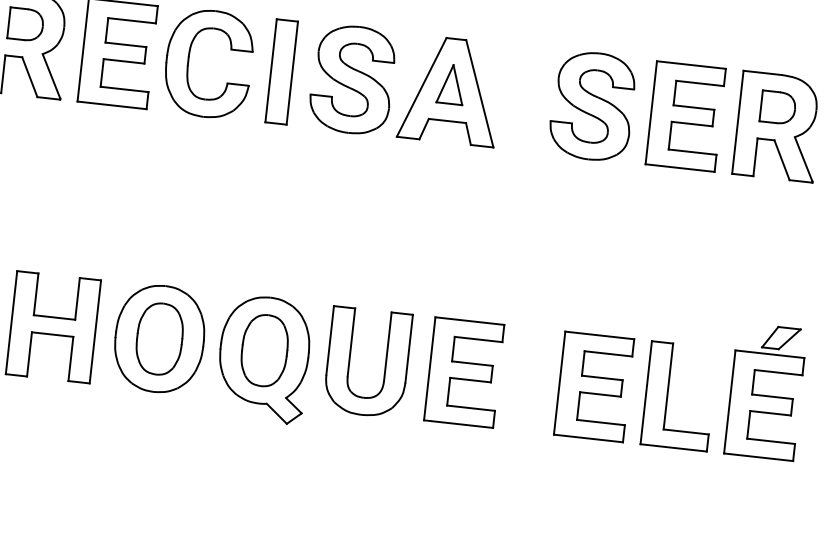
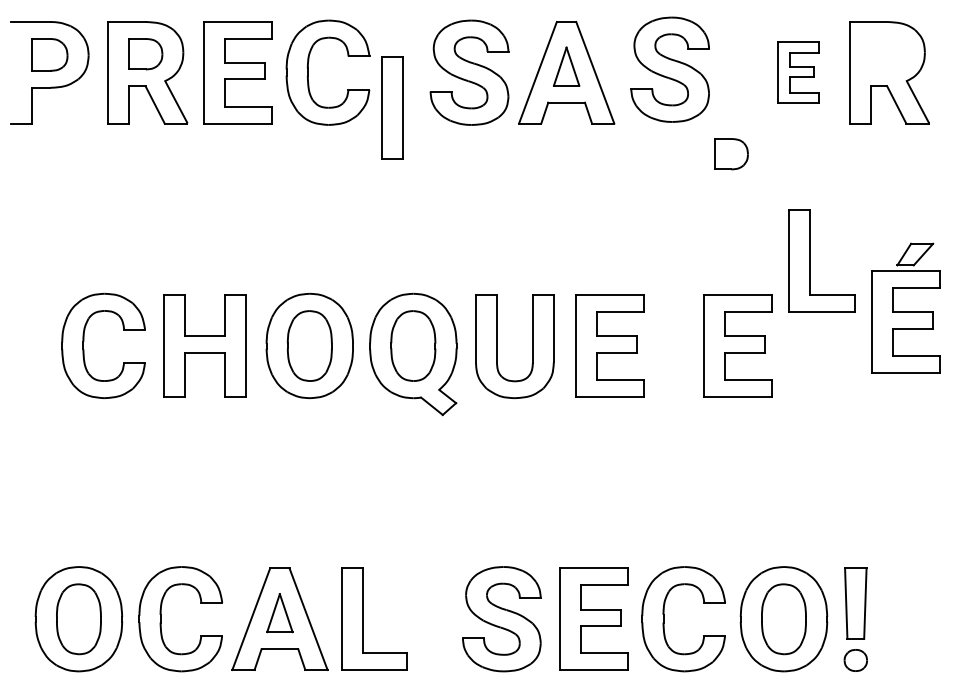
part: (281, 71) -> (392, 107), moved
part: (591, 105) -> (669, 69), moved
part: (778, 108) -> (731, 154), moved
part: (684, 116) -> (797, 72), size x0.6
part: (765, 391) -> (905, 307), moved
part: (667, 394) -> (810, 260), moved

